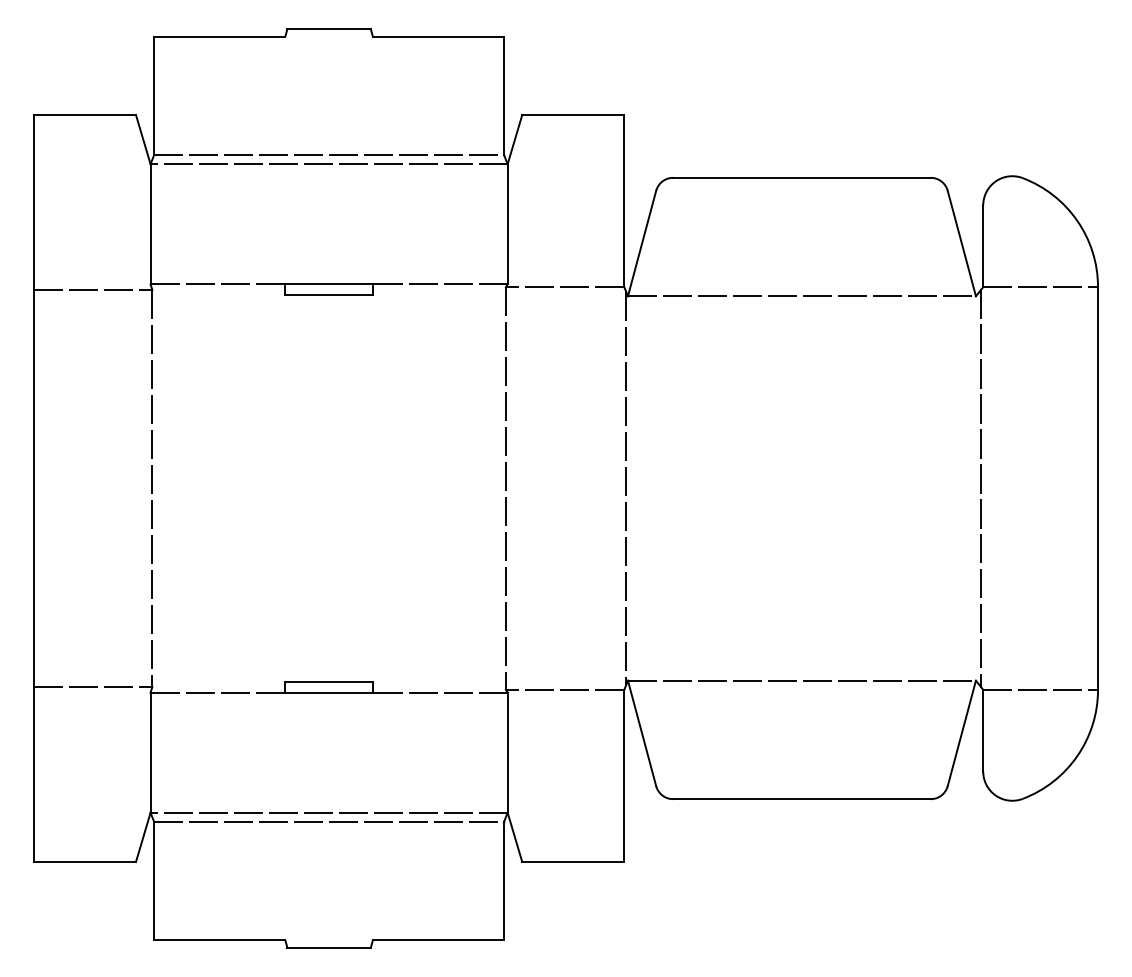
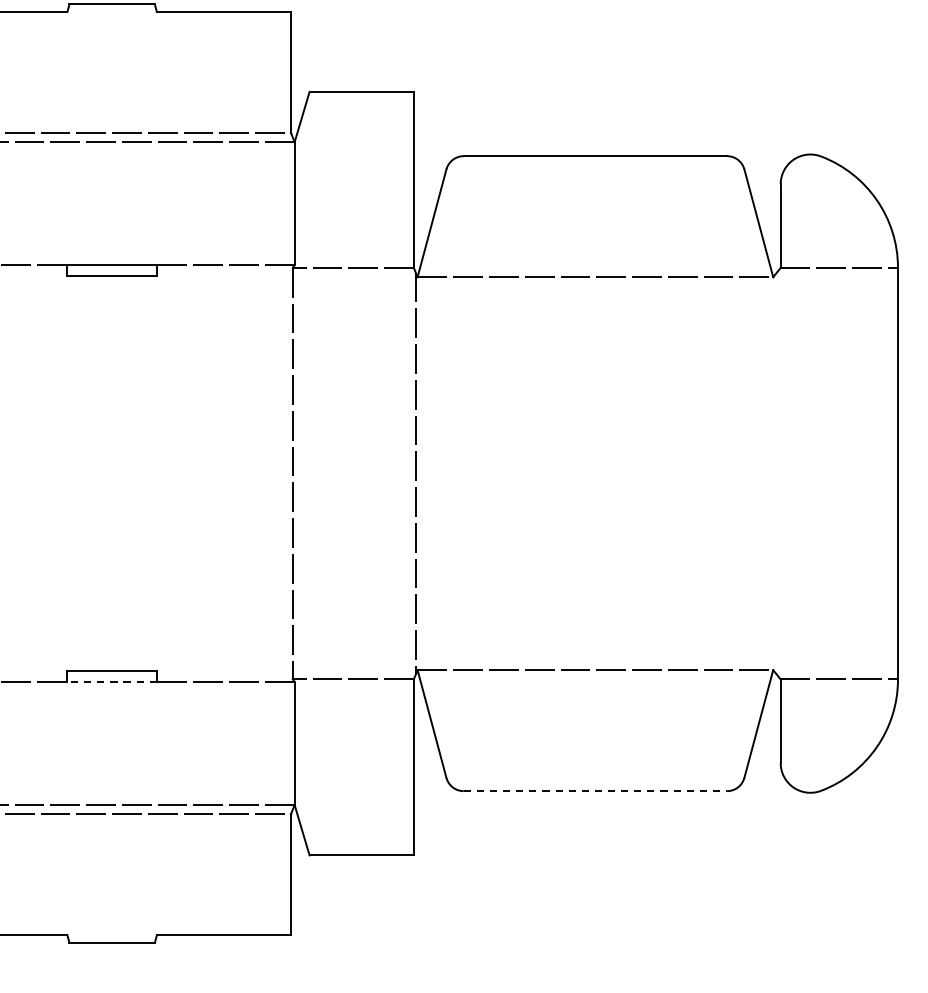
line: (981, 488) -> (778, 473), removed
line: (329, 692) -> (112, 682), solid -> dashed
line: (801, 799) -> (594, 791), solid -> dashed

